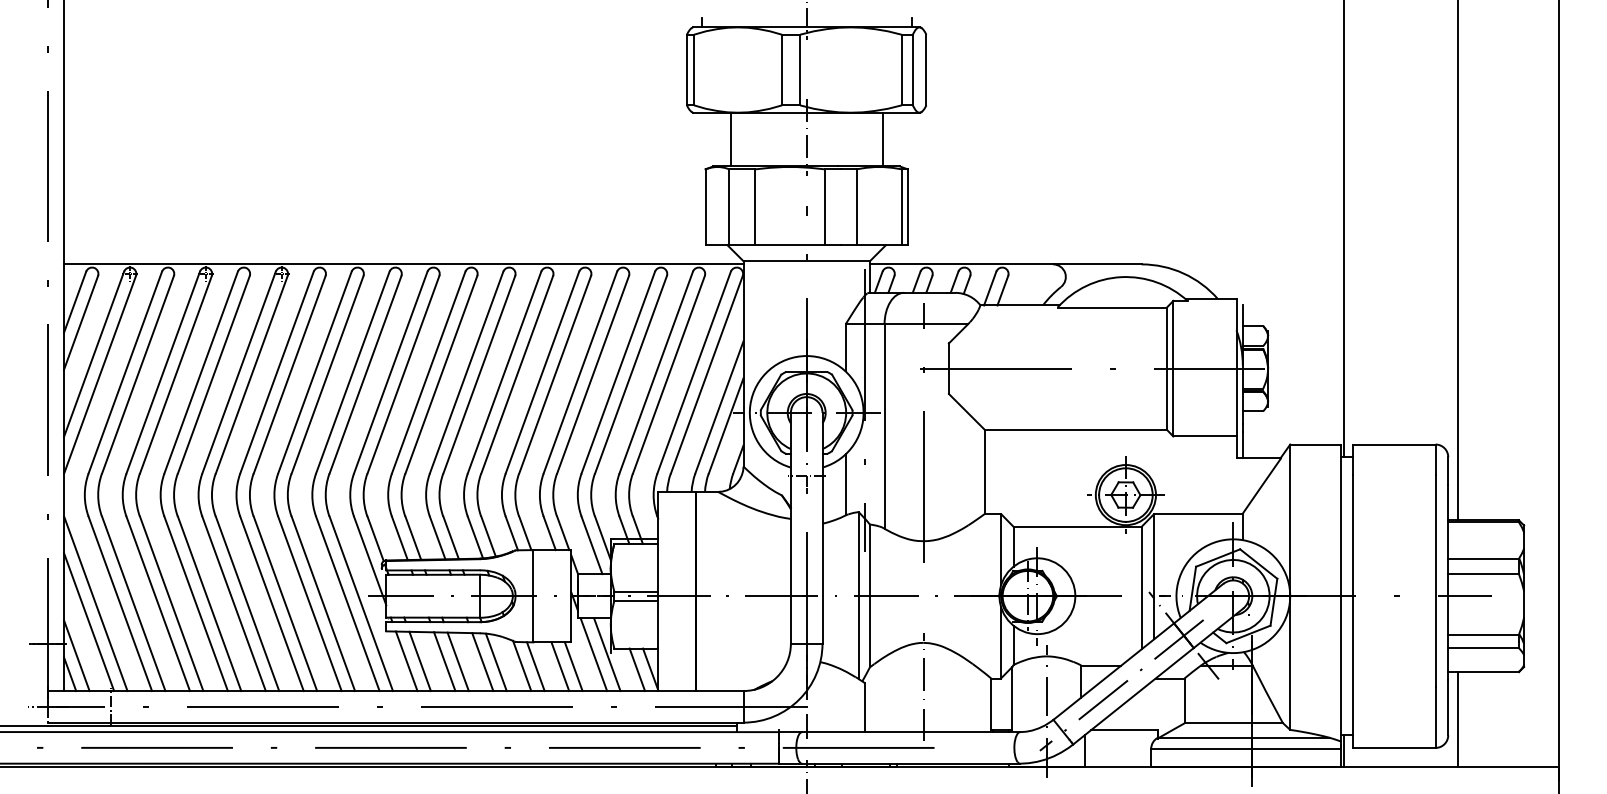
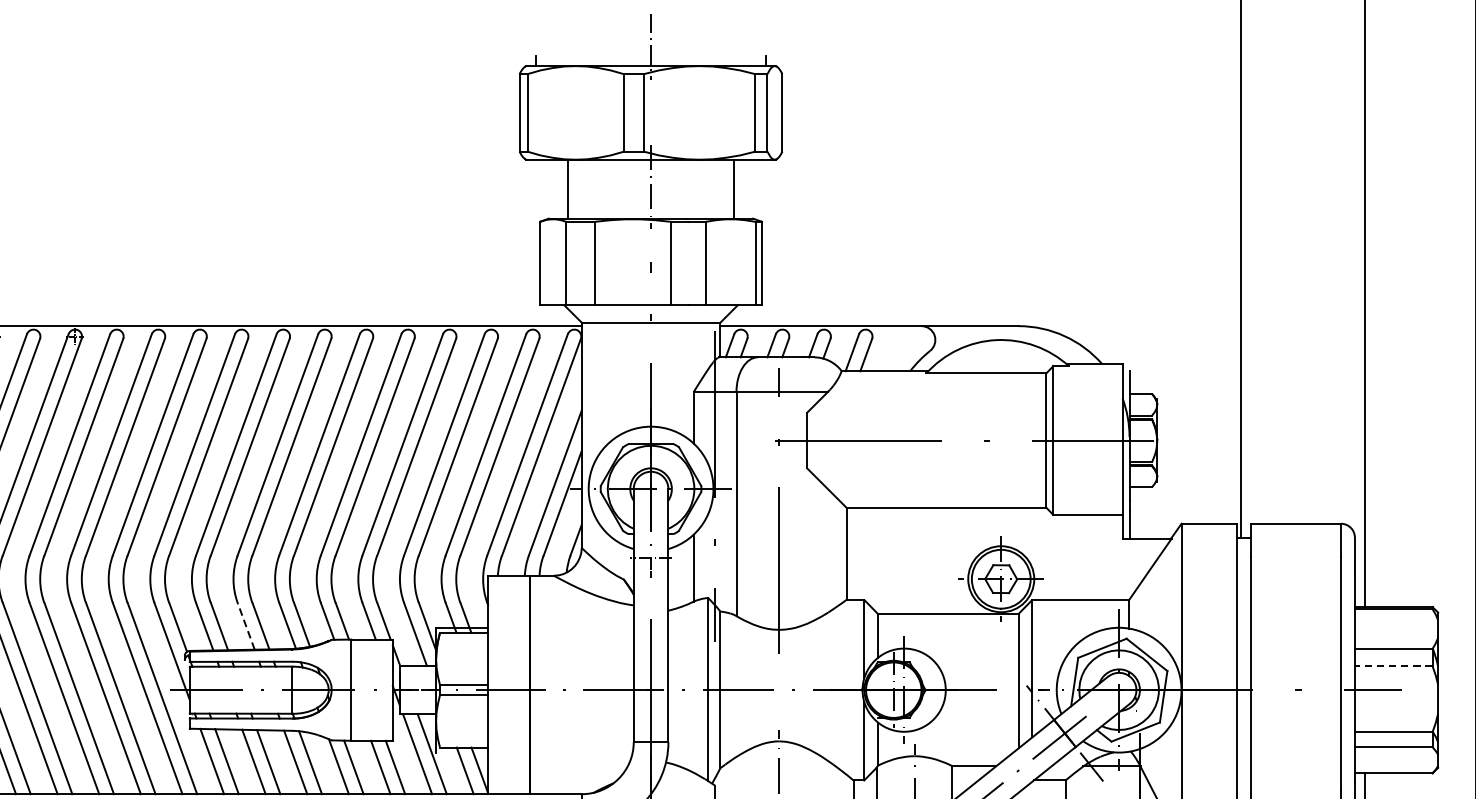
line: (437, 538) -> (246, 626), solid -> dashed
line: (1483, 574) -> (1393, 666), solid -> dashed

